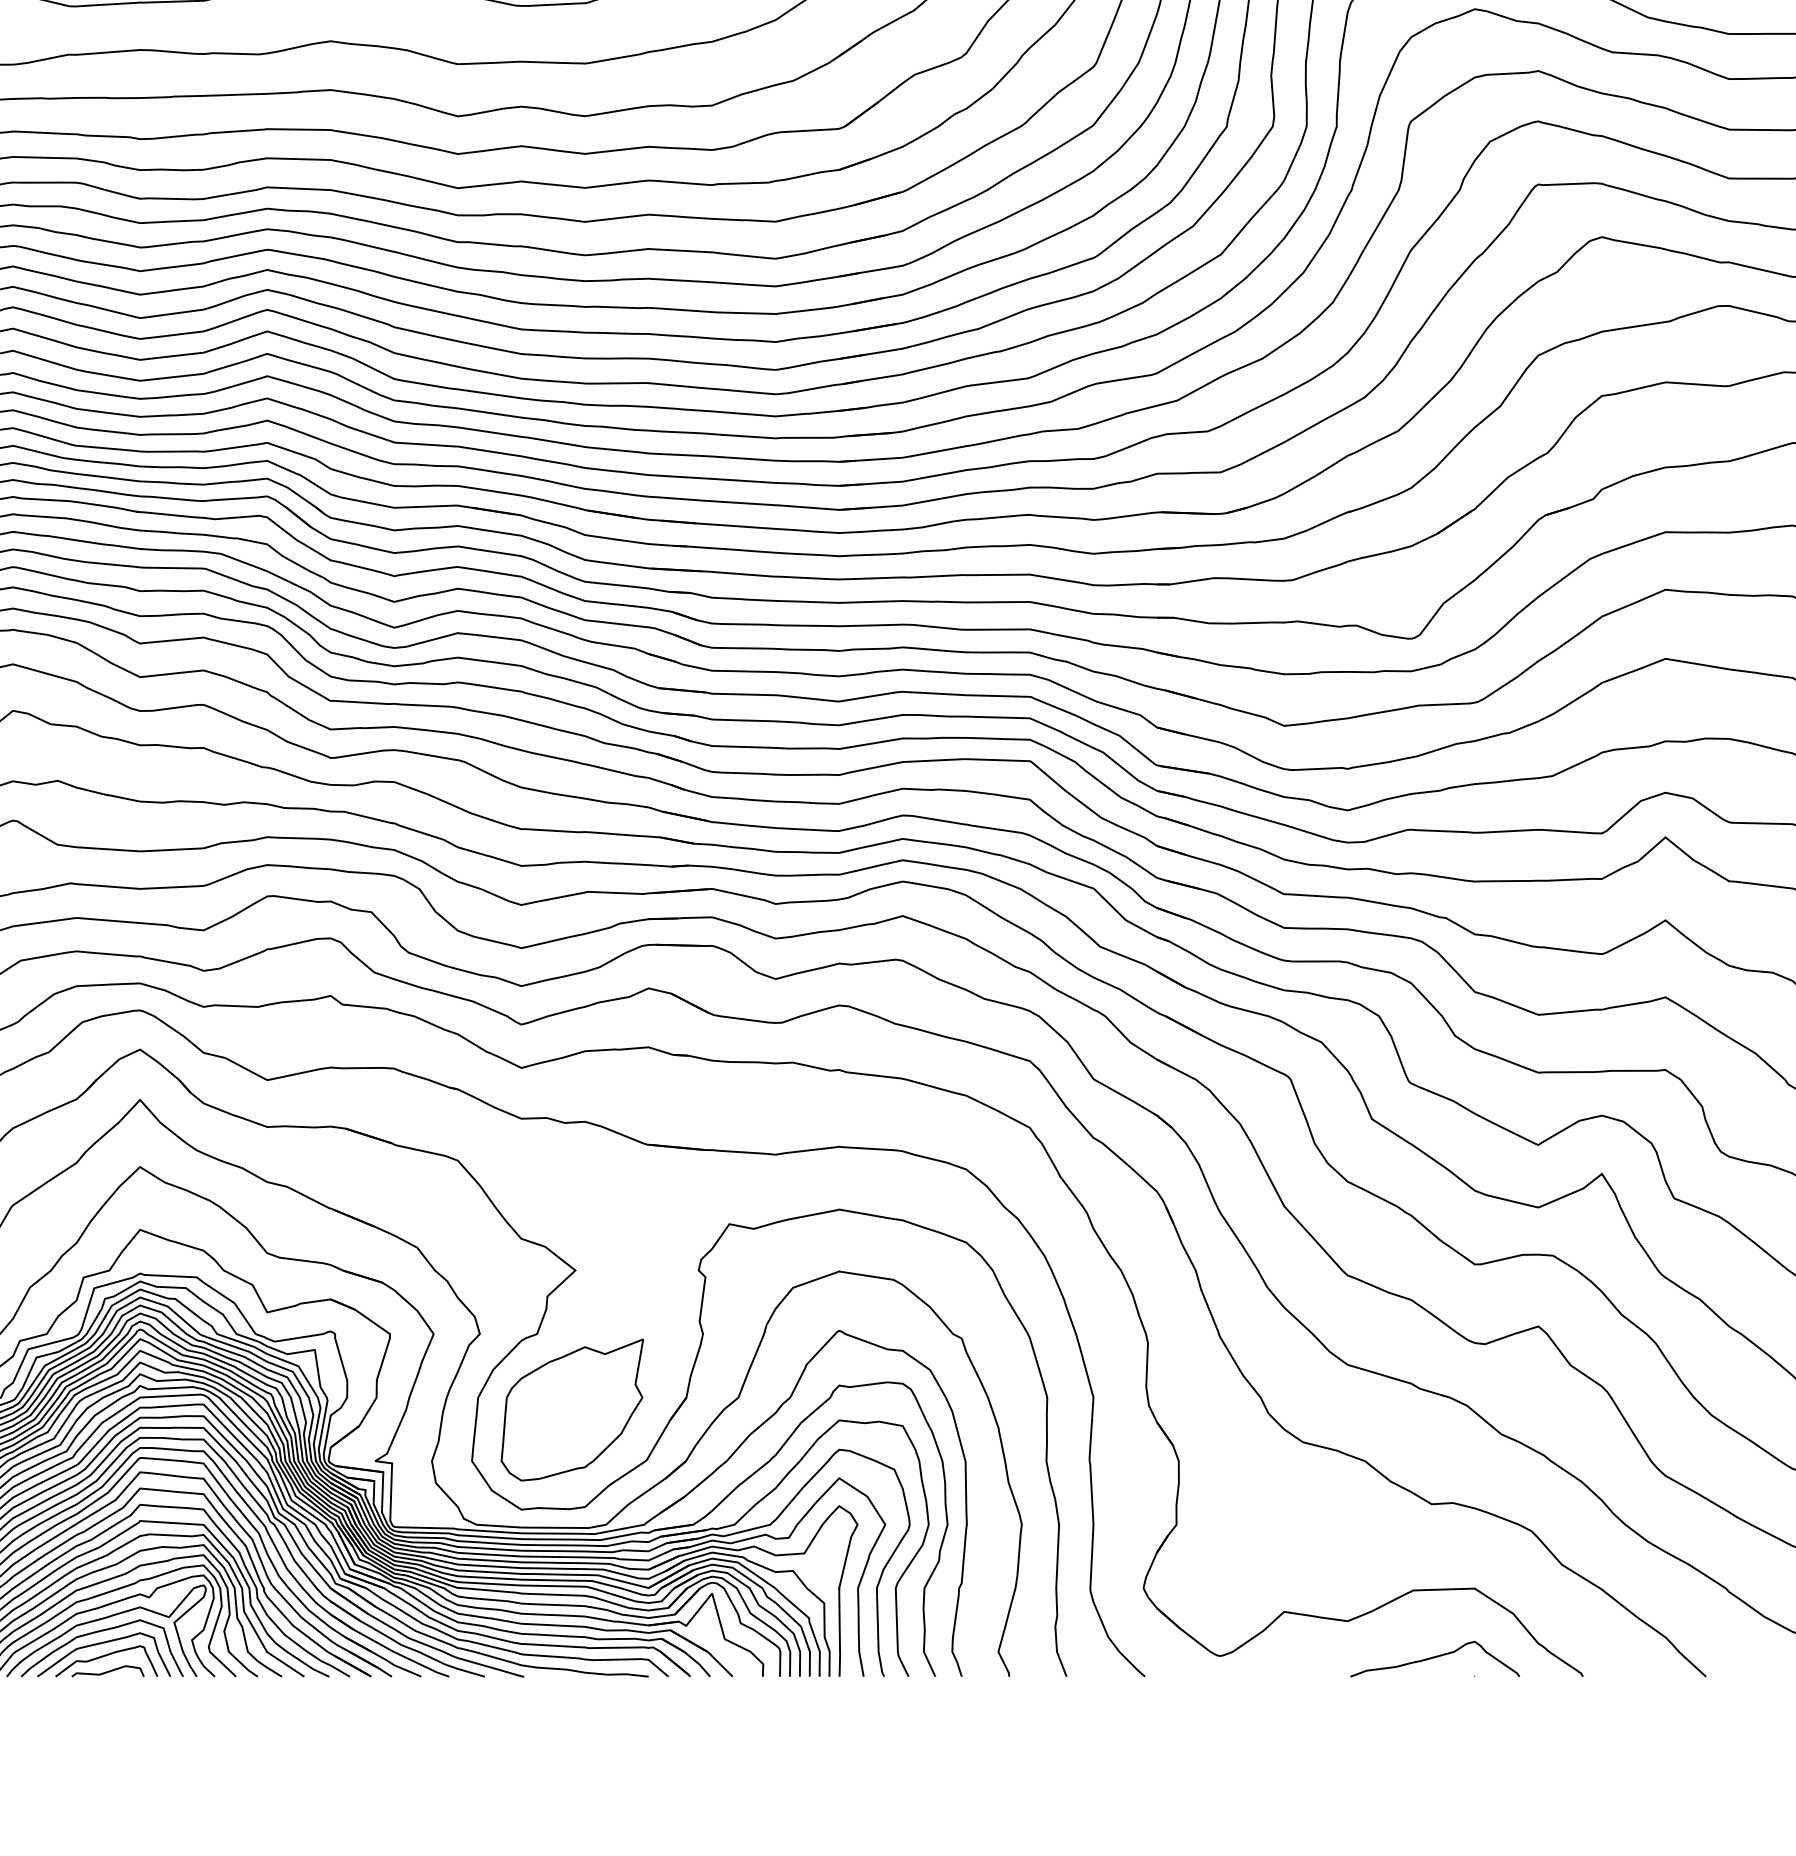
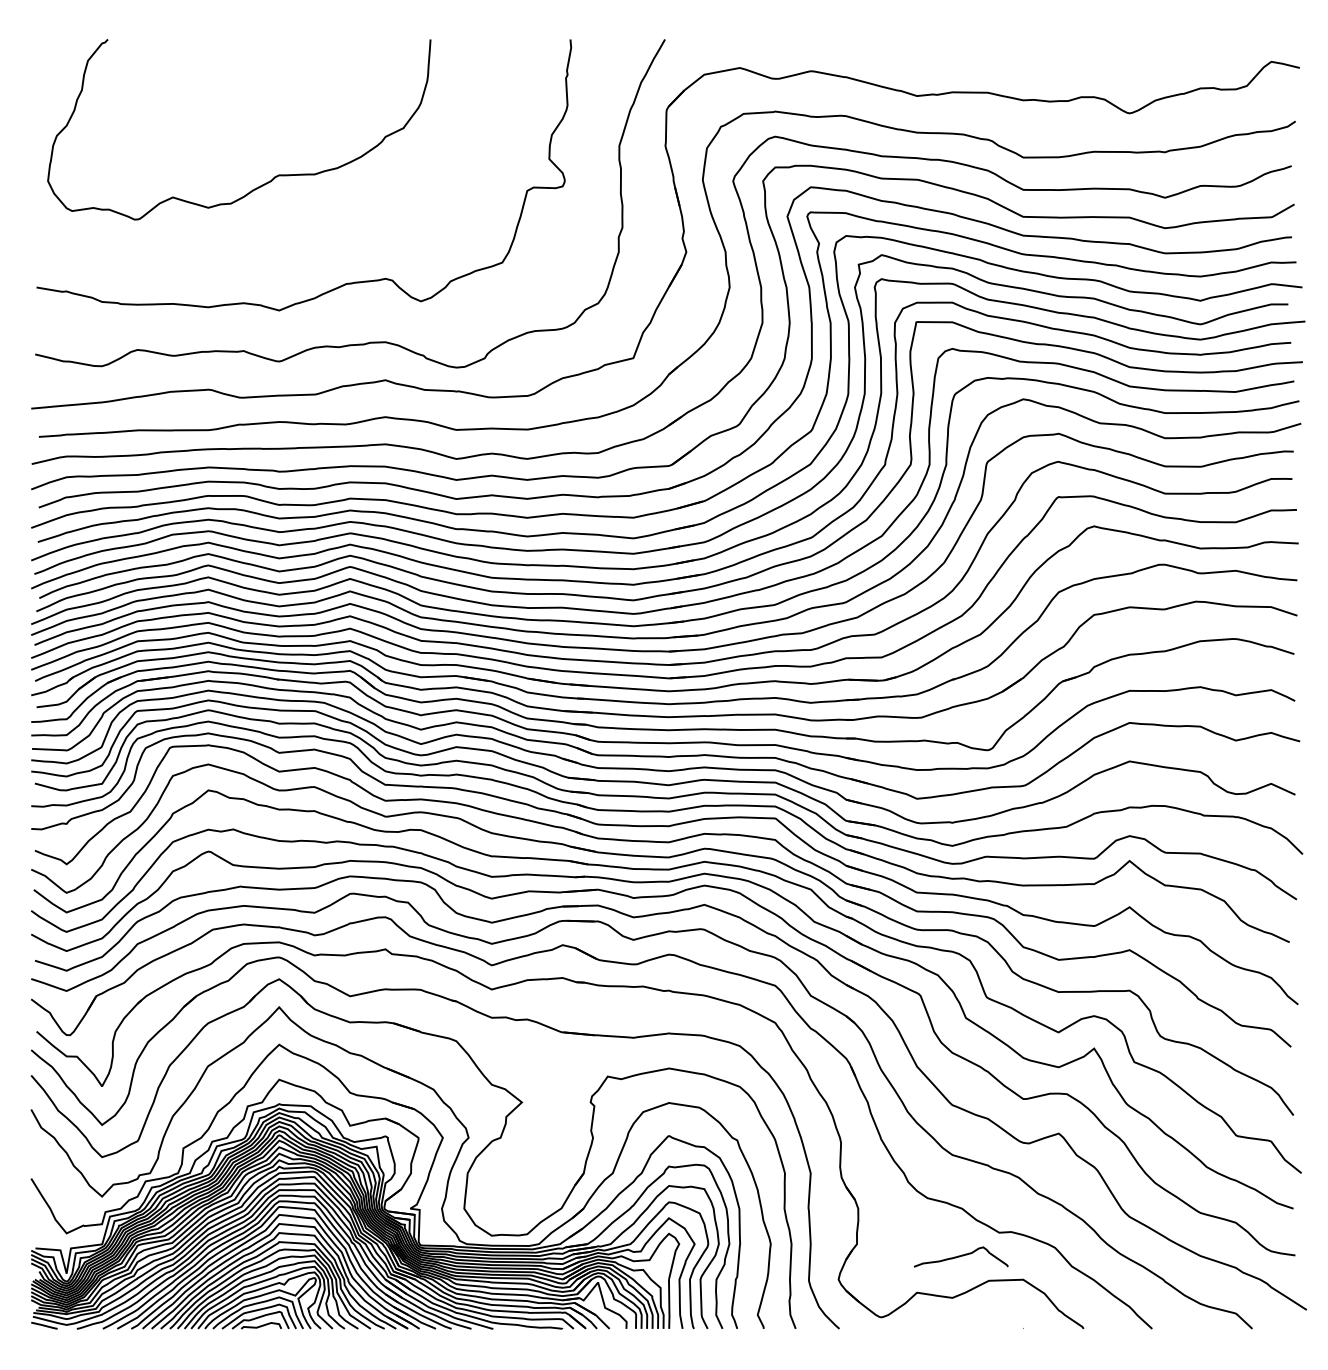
part: (571, 1410) -> (519, 1180), removed
curve: (1433, 1658) -> (960, 1256), moved

